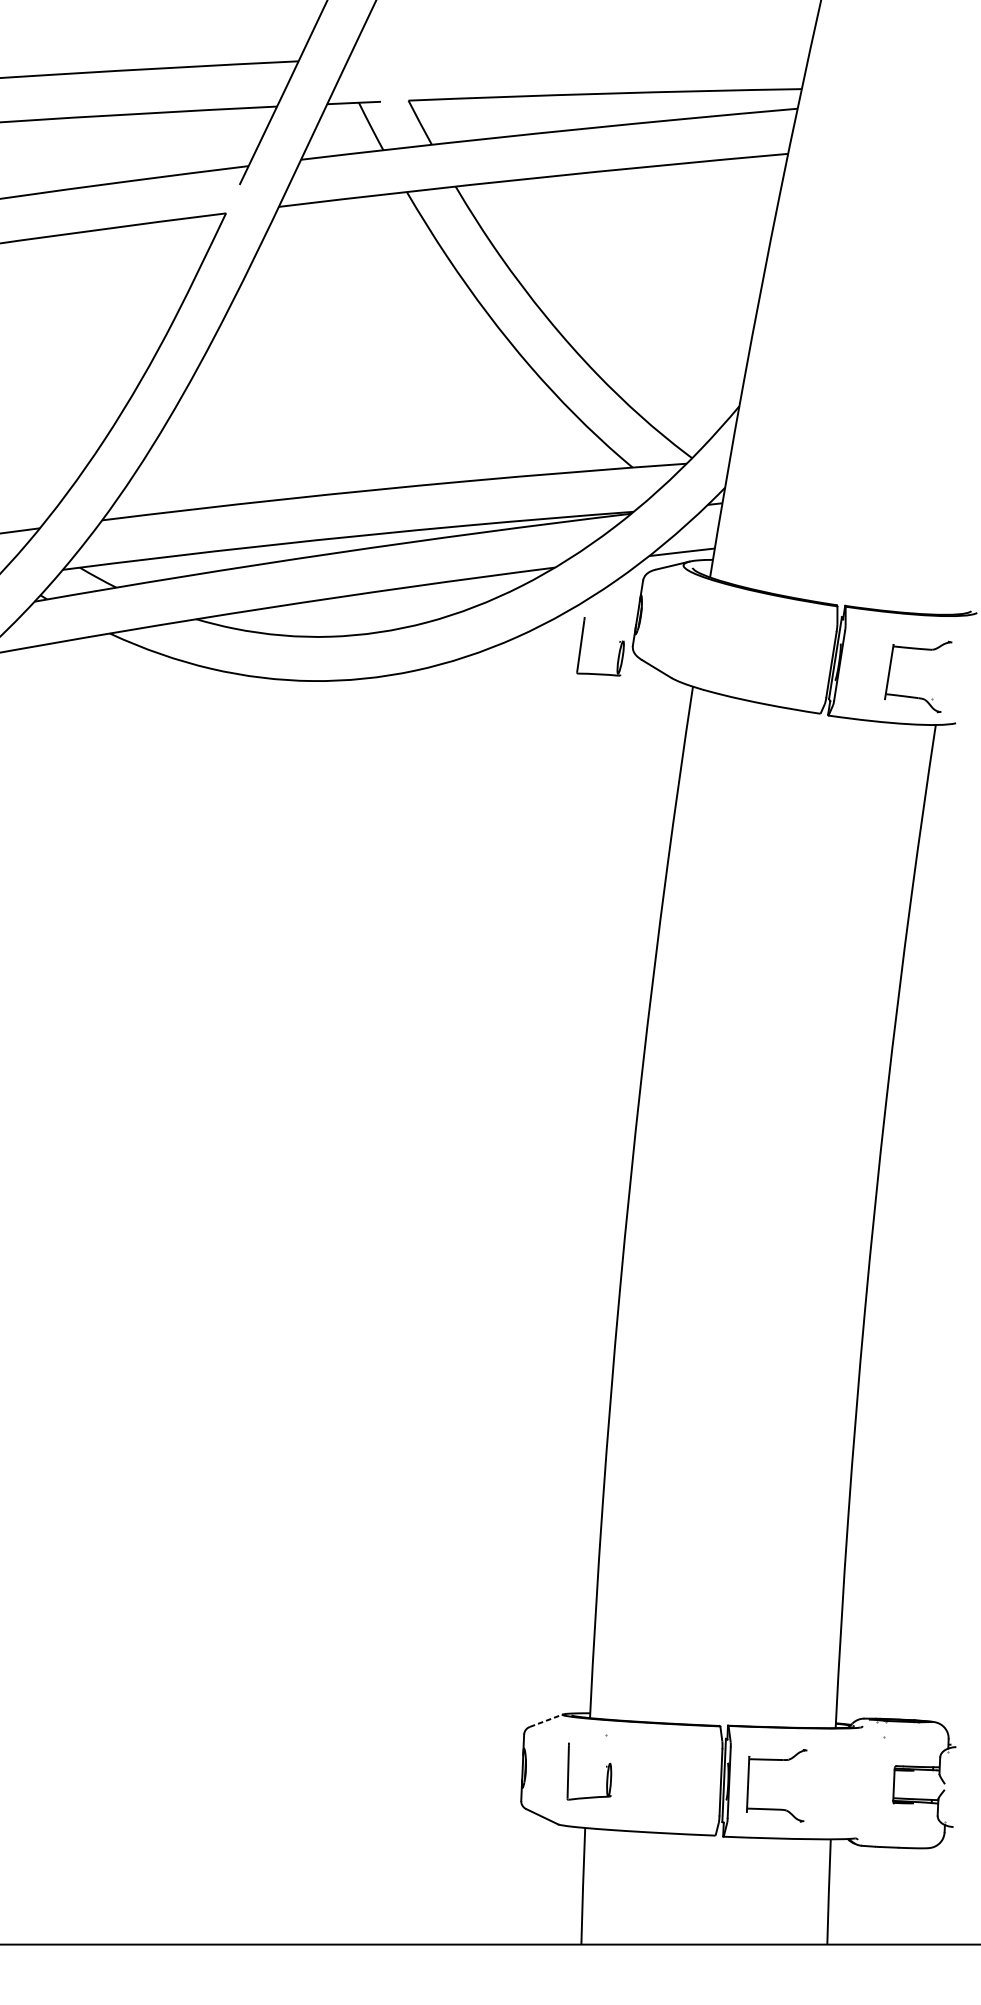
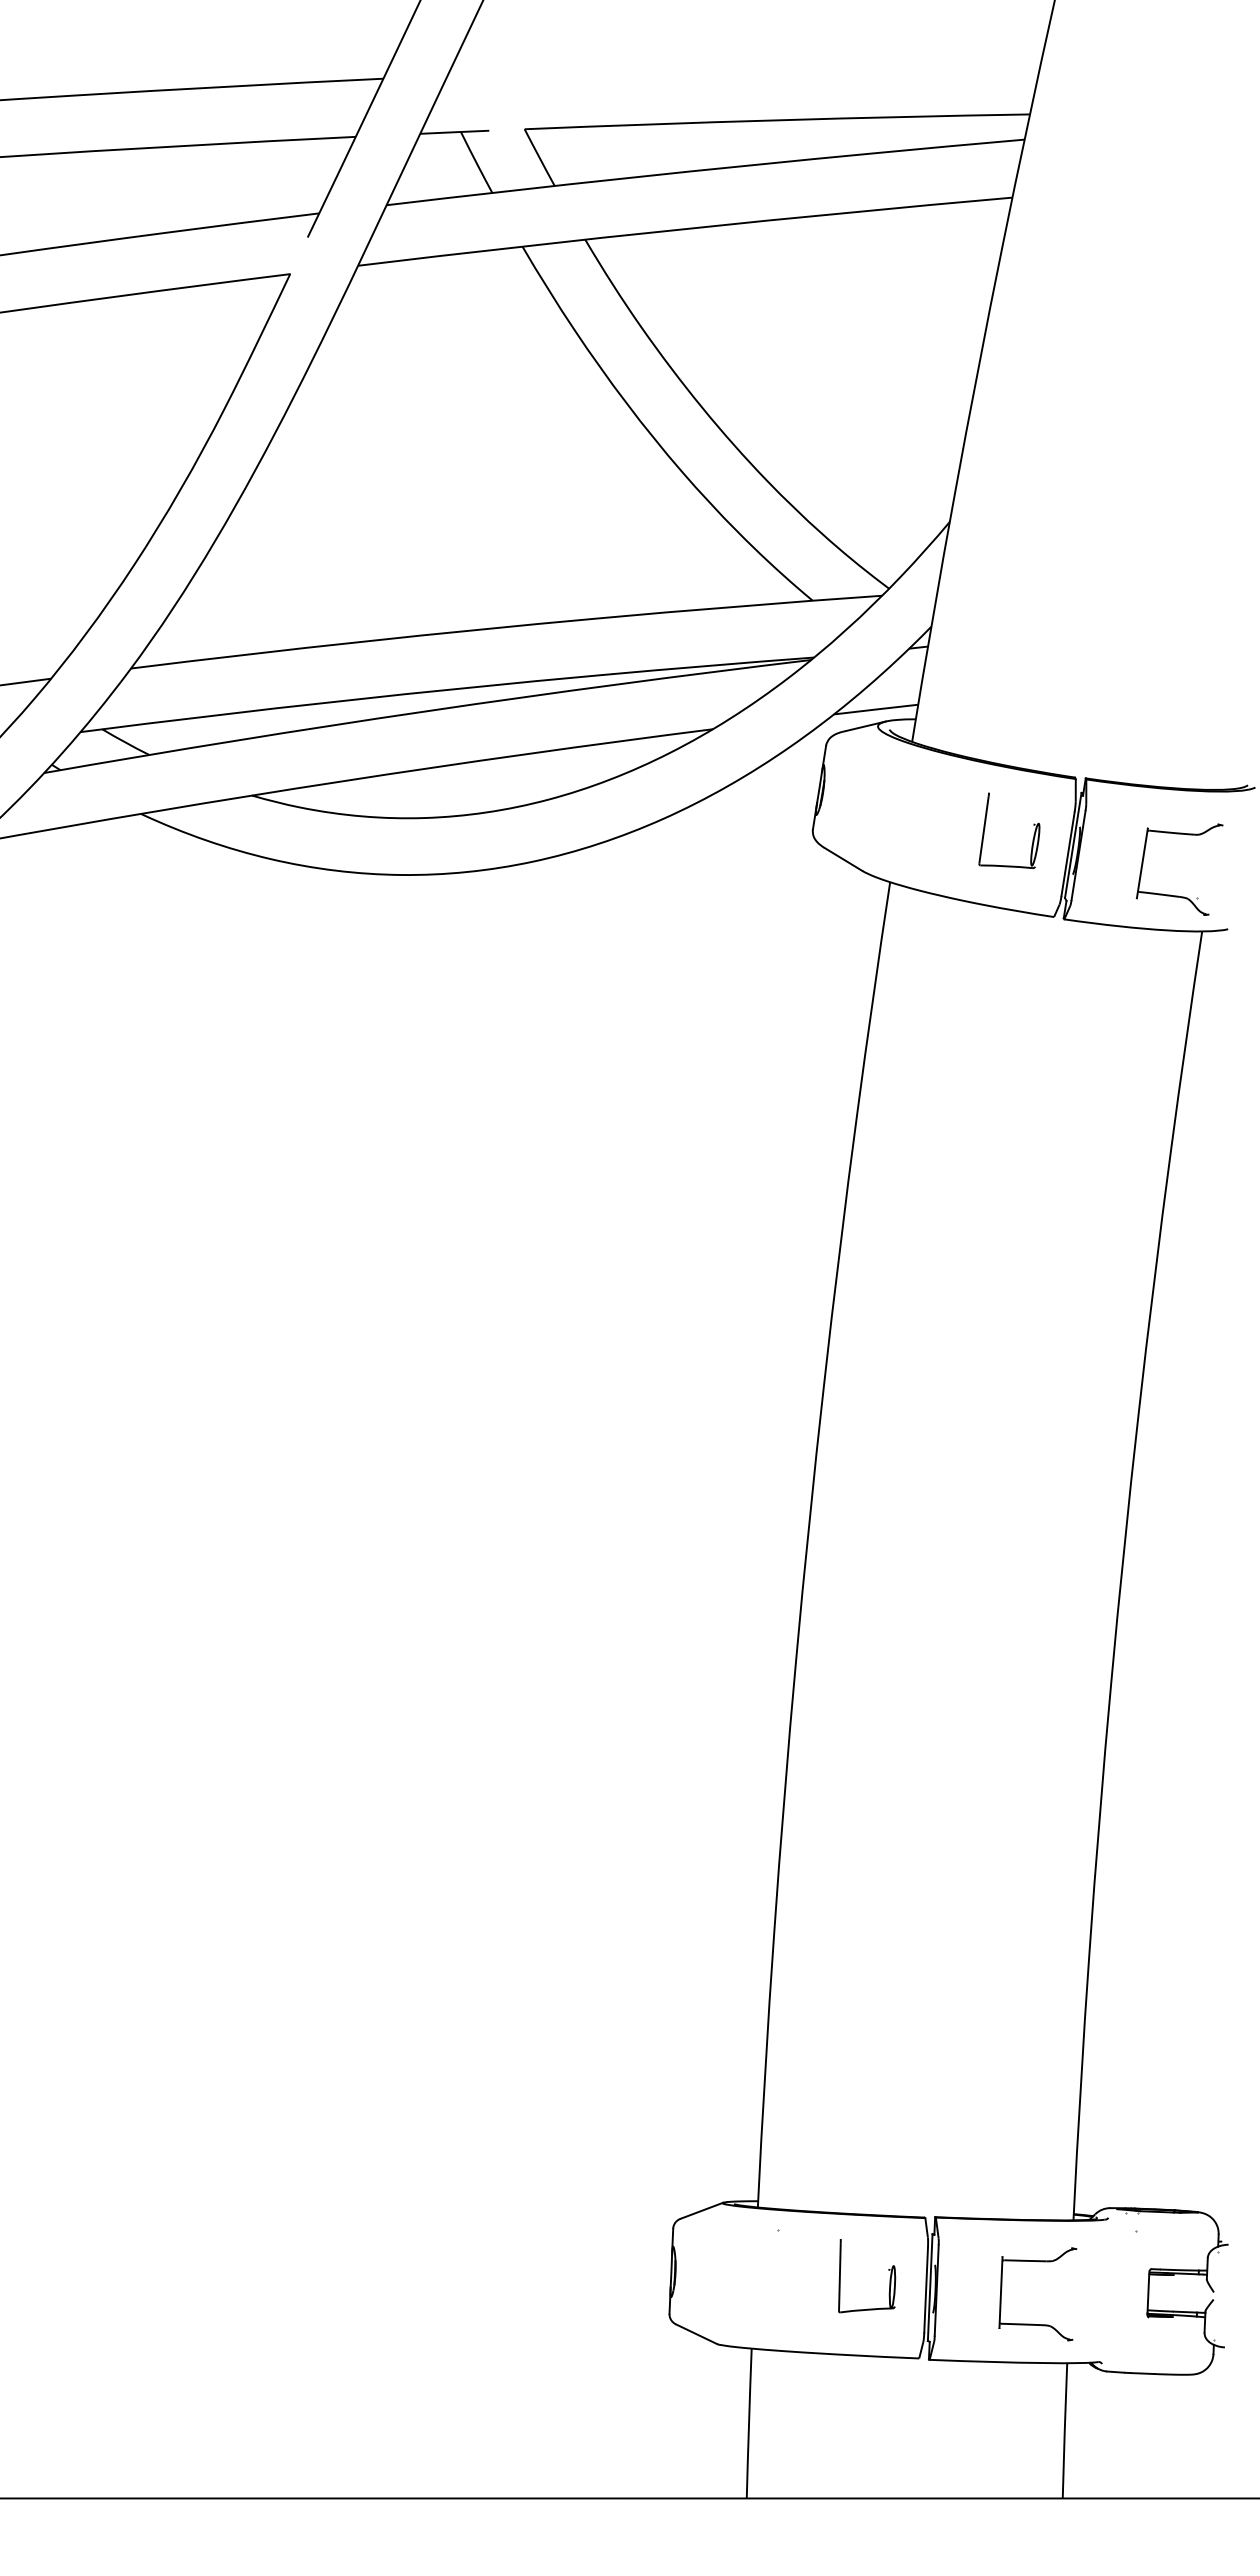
part: (581, 644) -> (985, 828), moved
line: (546, 1720) -> (701, 2210), dashed -> solid
part: (606, 1767) -> (888, 2270), moved
part: (772, 1808) -> (1032, 2323), moved

